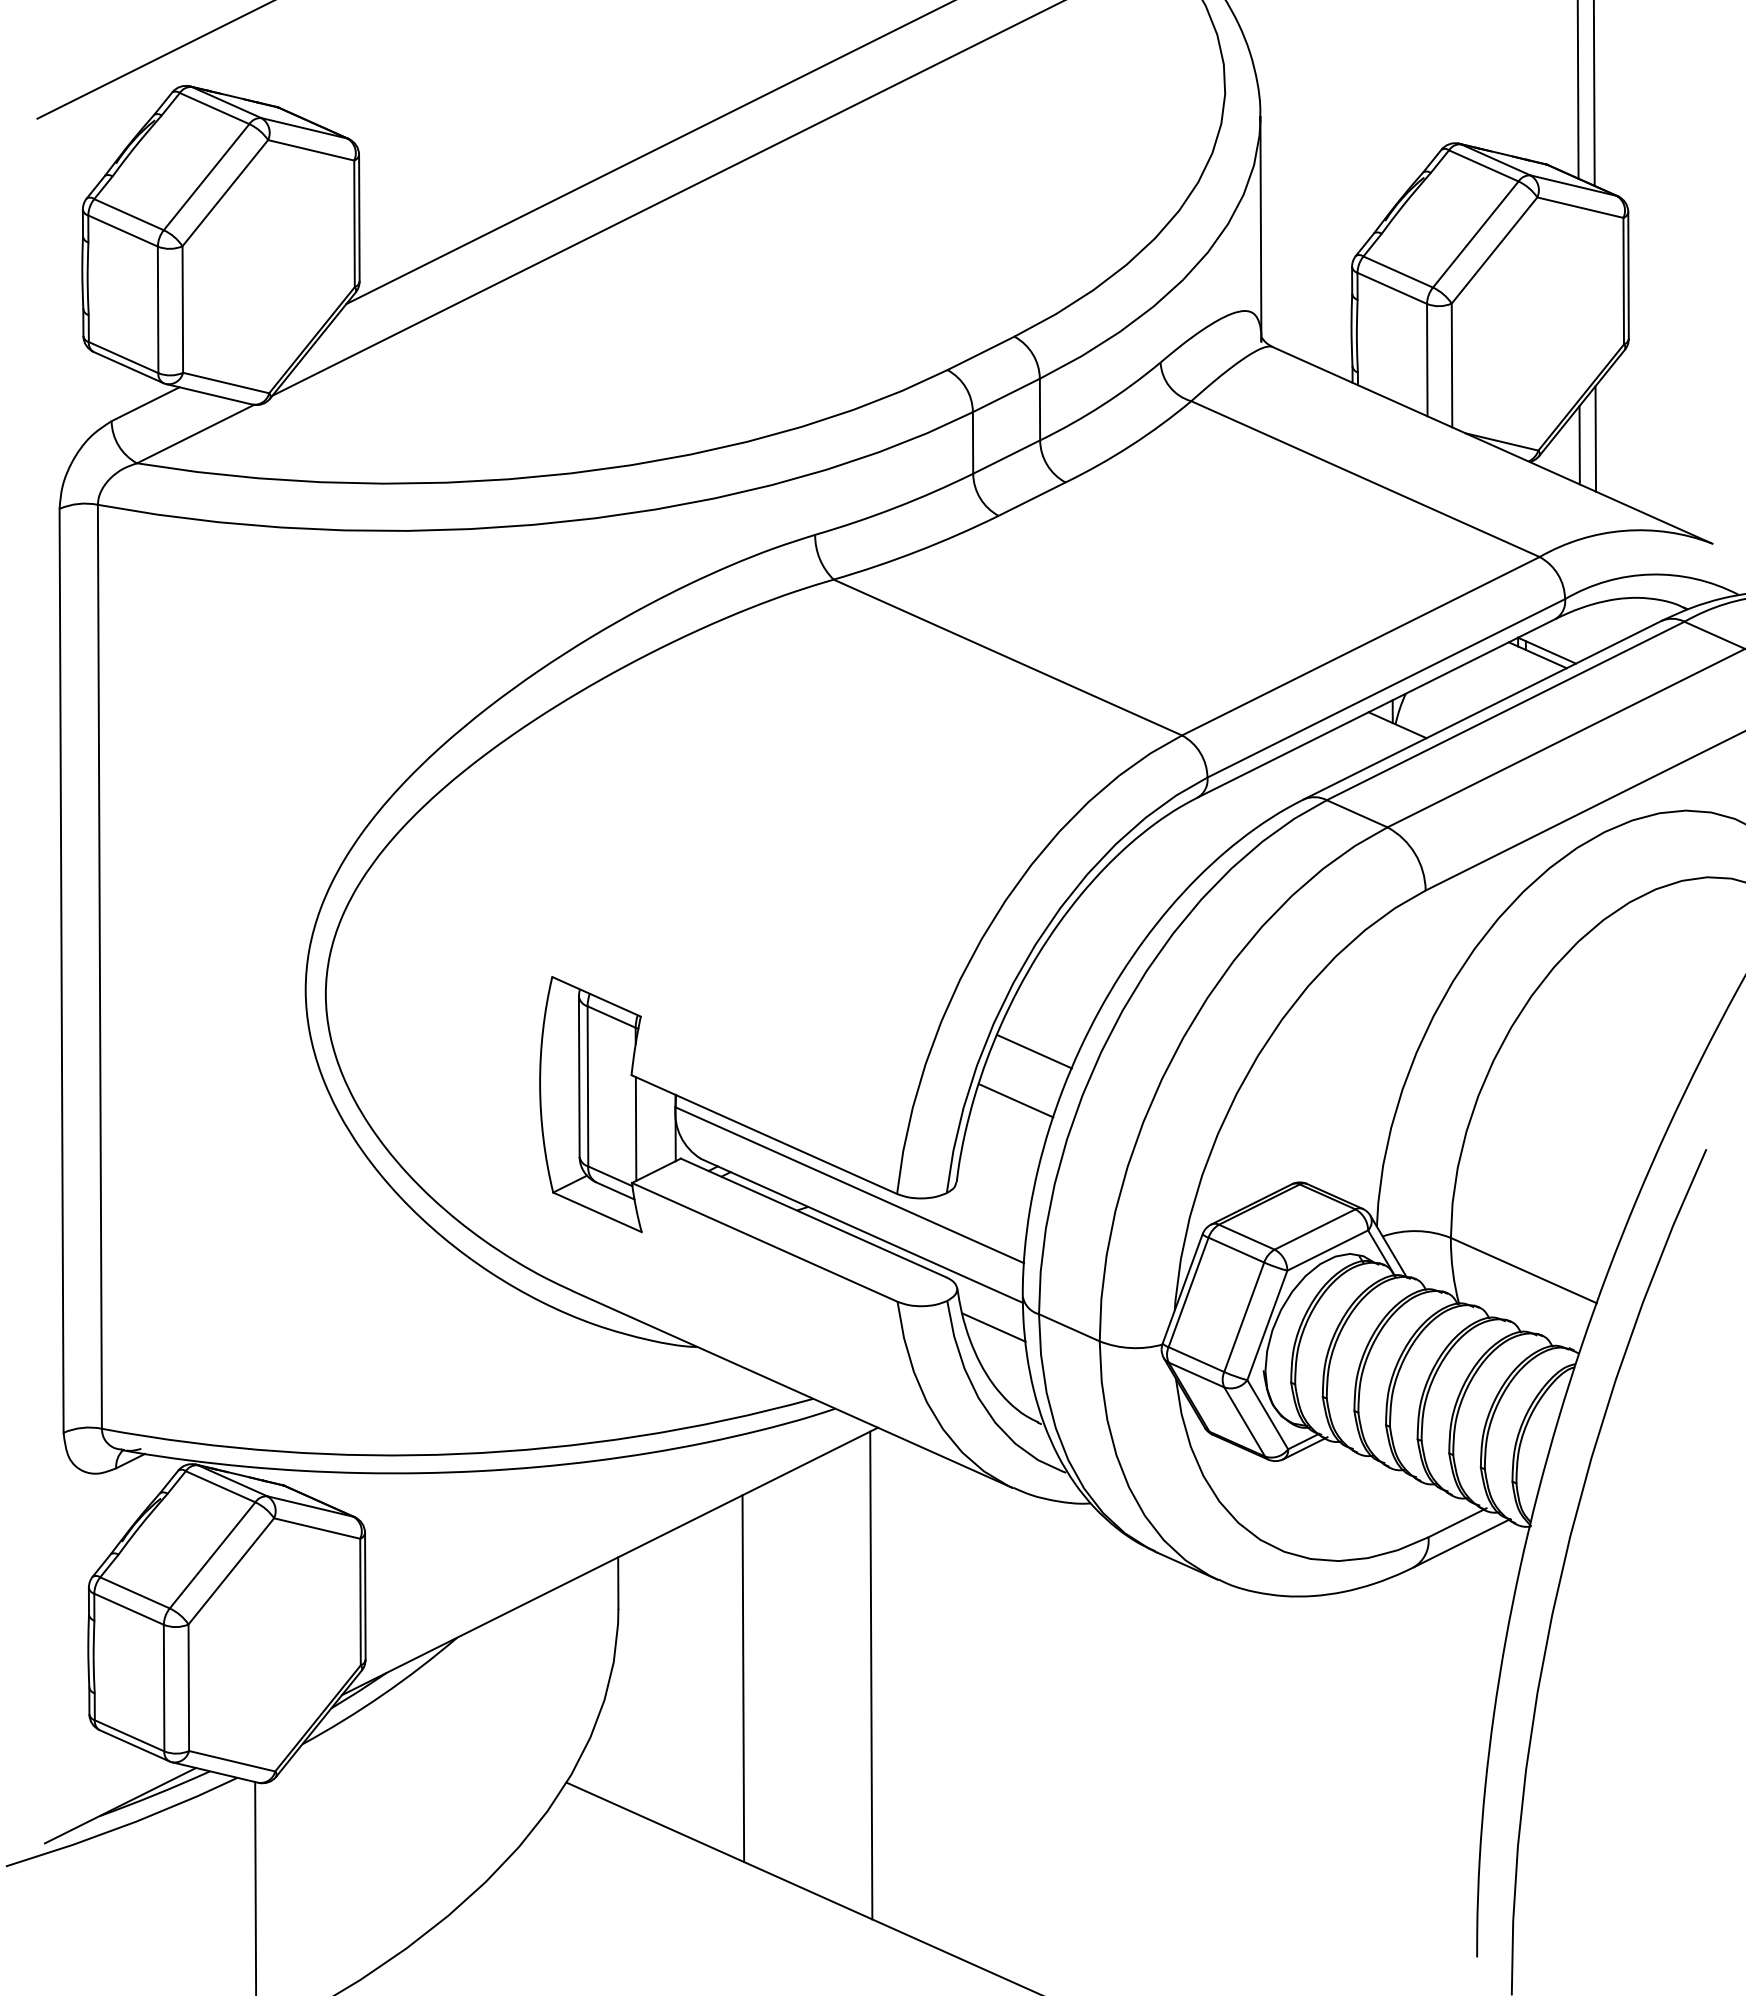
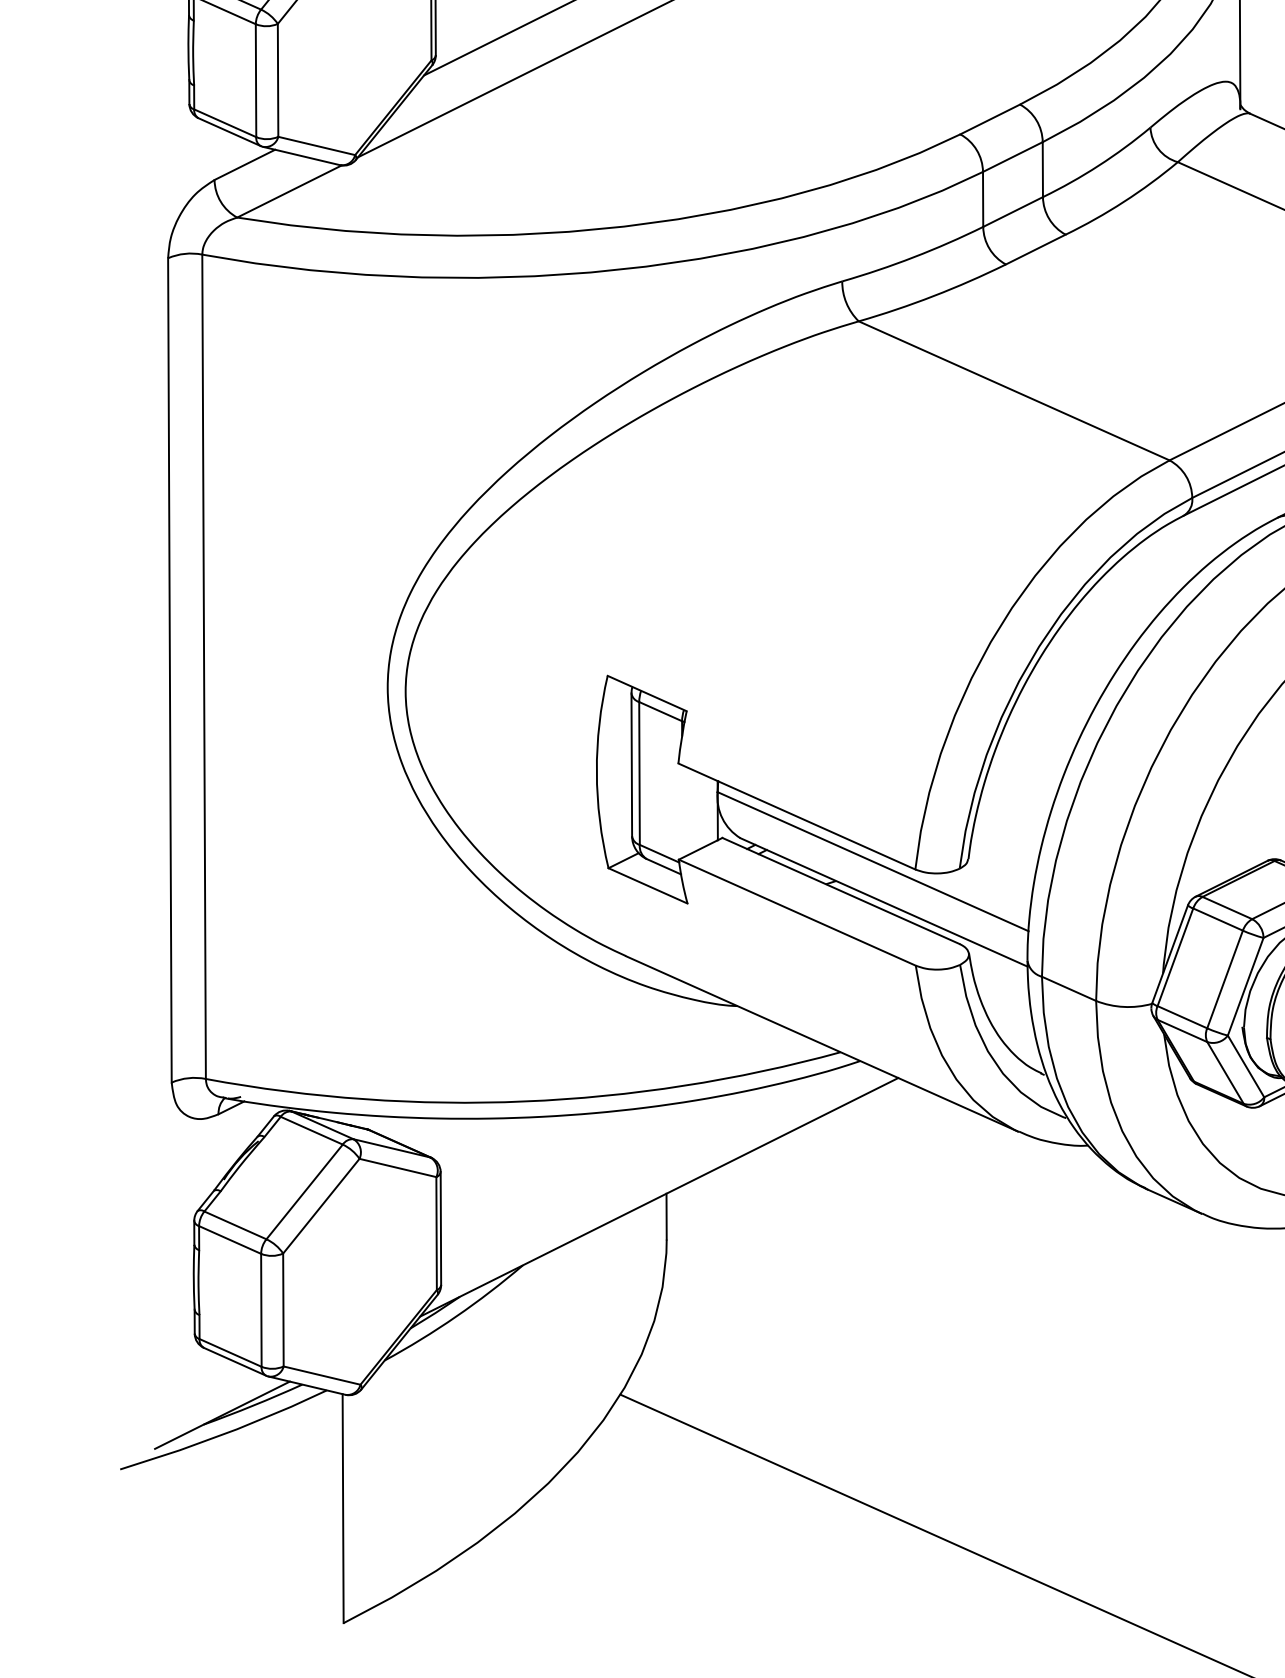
line: (1034, 1051) -> (1037, 742), removed
line: (1015, 1100) -> (1020, 786), removed
line: (635, 1128) -> (681, 811), removed
line: (993, 1327) -> (1001, 988), removed
line: (871, 1675) -> (892, 1299), removed
line: (743, 1678) -> (778, 1301), removed

